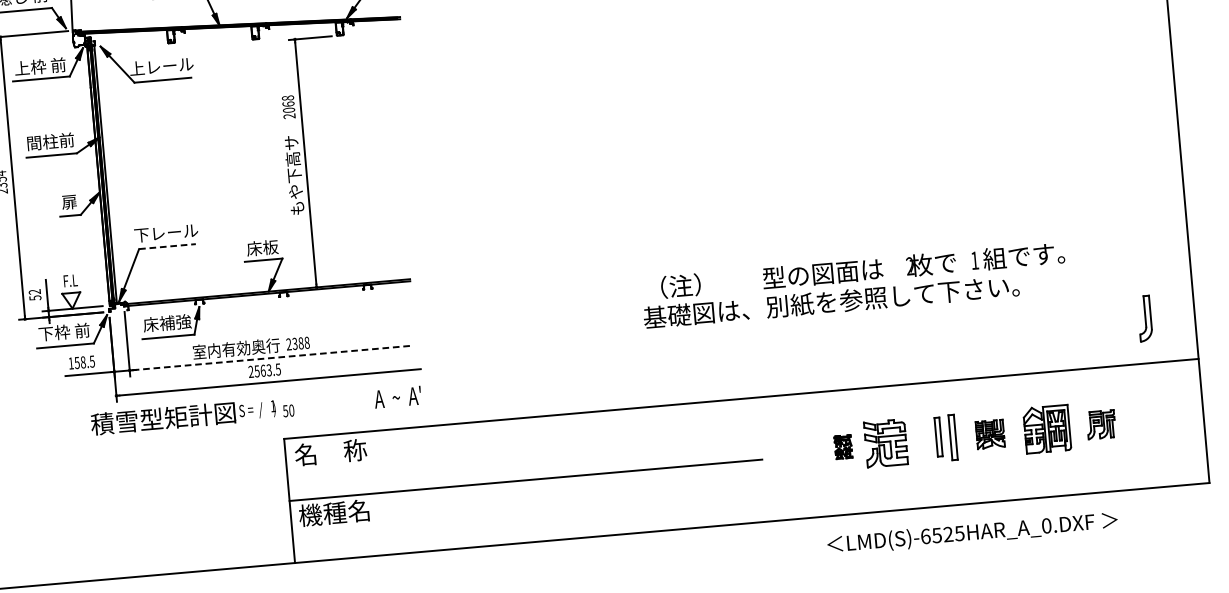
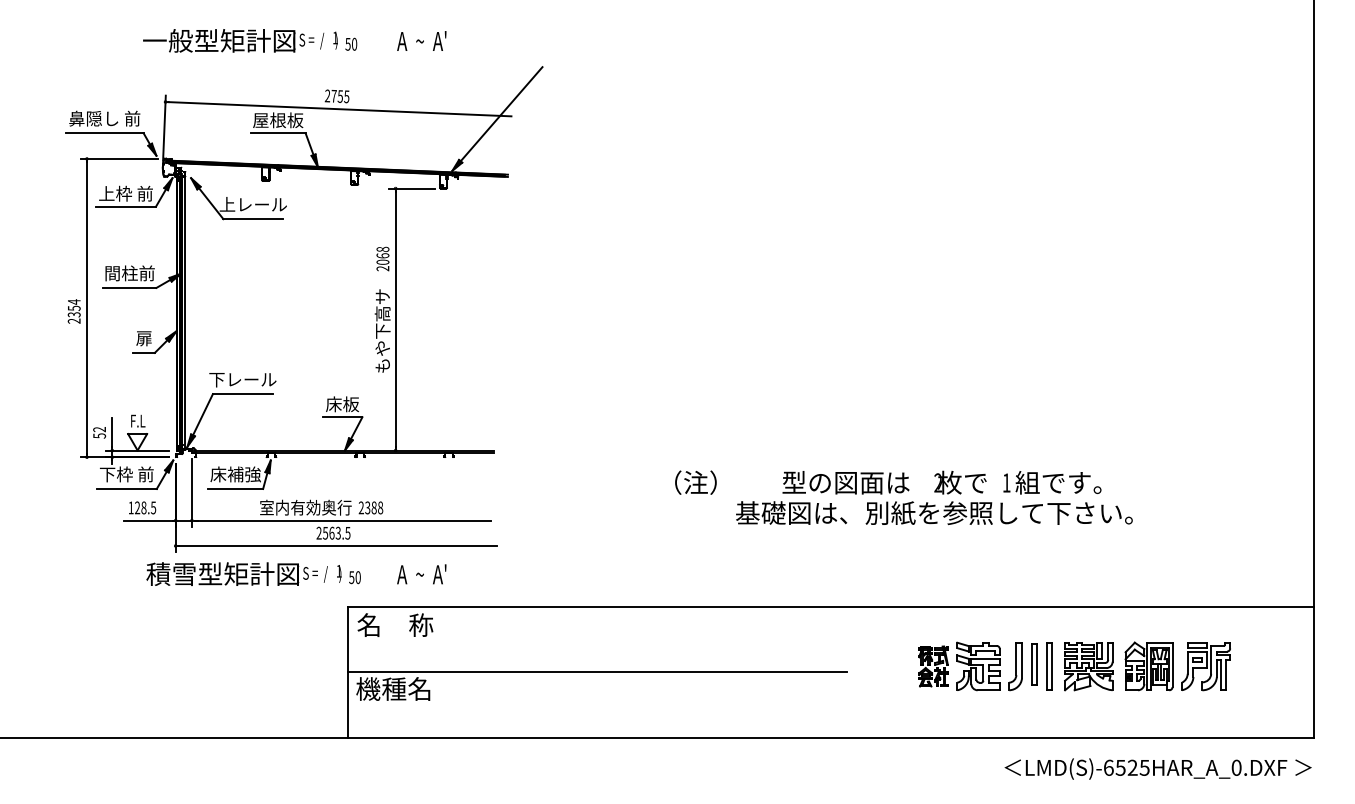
line: (167, 246) -> (242, 394), dashed -> solid
text: (863, 269) -> (888, 482), moved
part: (1144, 318) -> (1015, 666), moved
line: (273, 357) -> (343, 520), dashed -> solid
text: (77, 362) -> (137, 507), 158.5 -> 128.5
text: (397, 397) -> (421, 574), moved
part: (1100, 424) -> (1205, 666), size x1.67
part: (989, 434) -> (1088, 666), size x1.67
part: (843, 447) -> (933, 666), size x1.67
text: (971, 533) -> (1157, 768), moved

